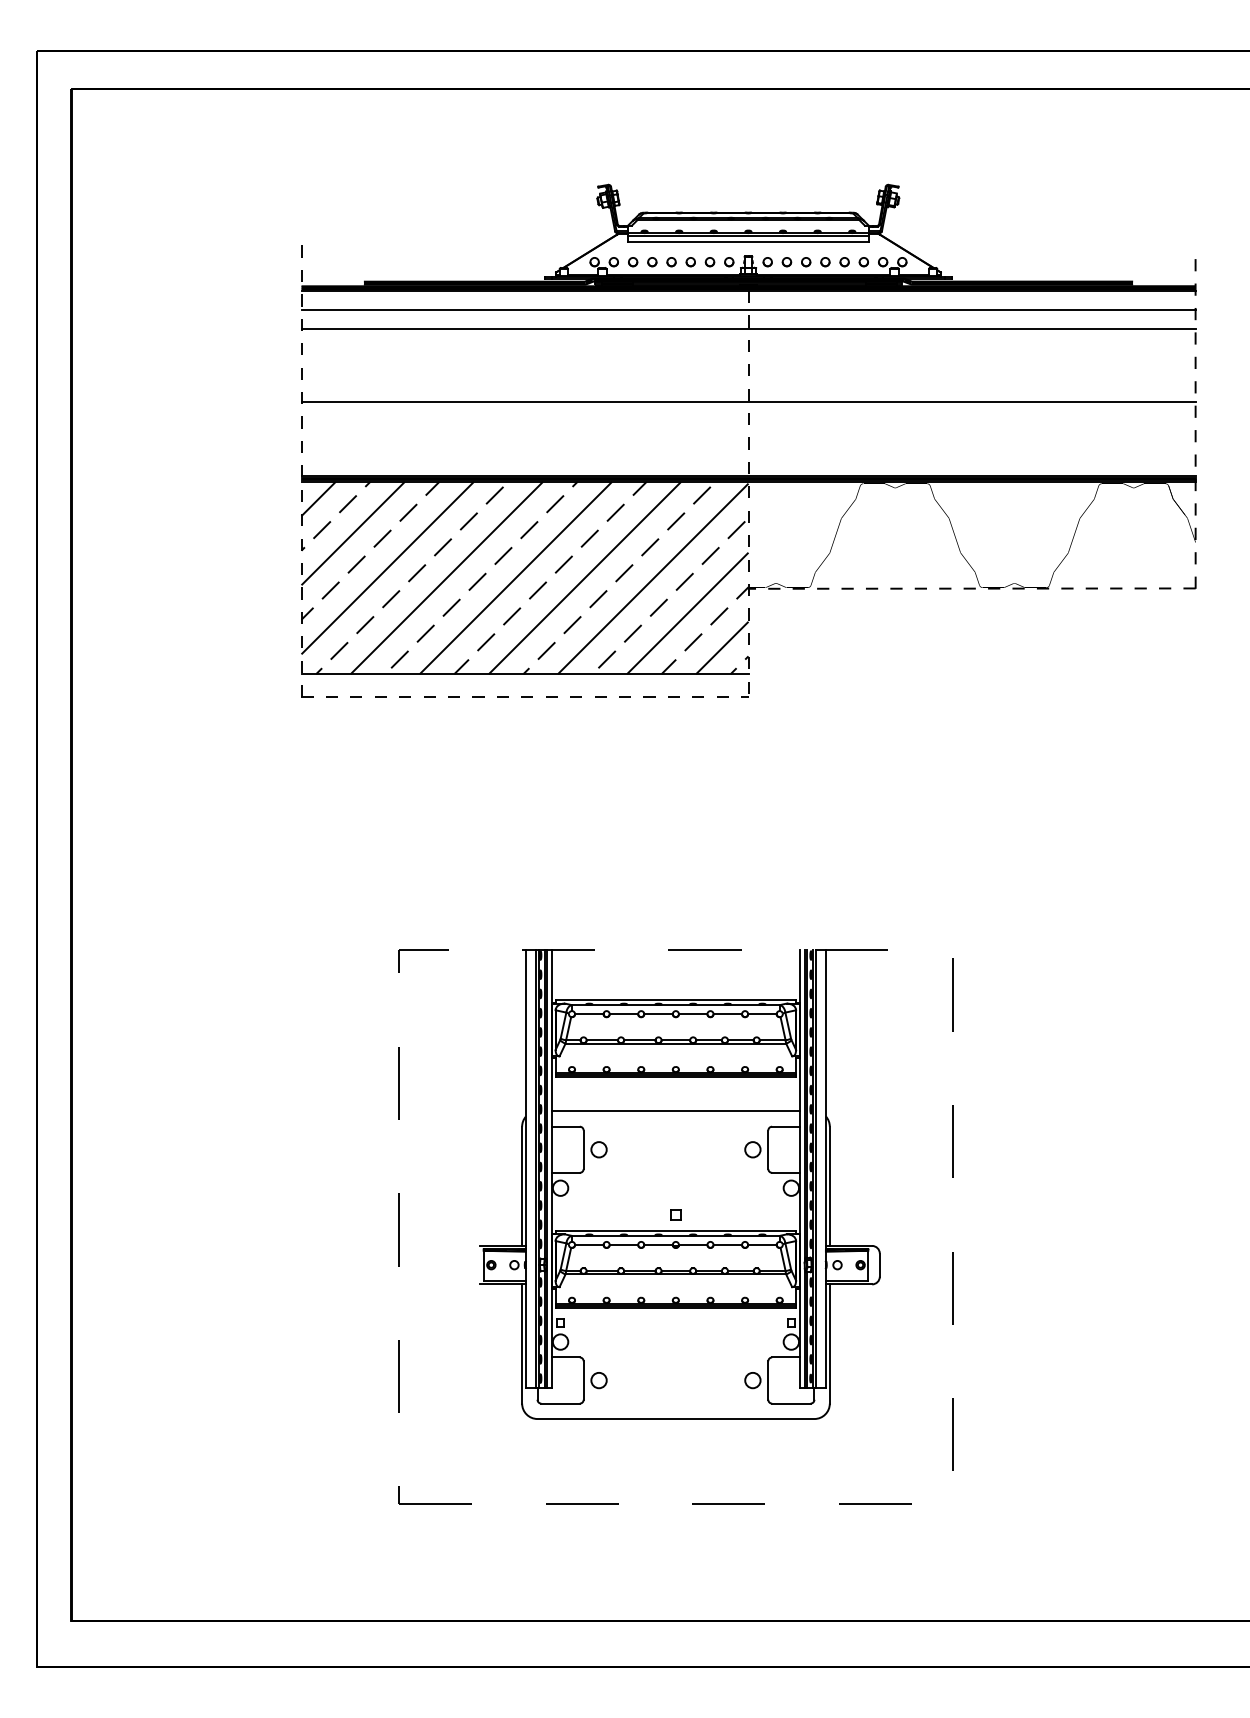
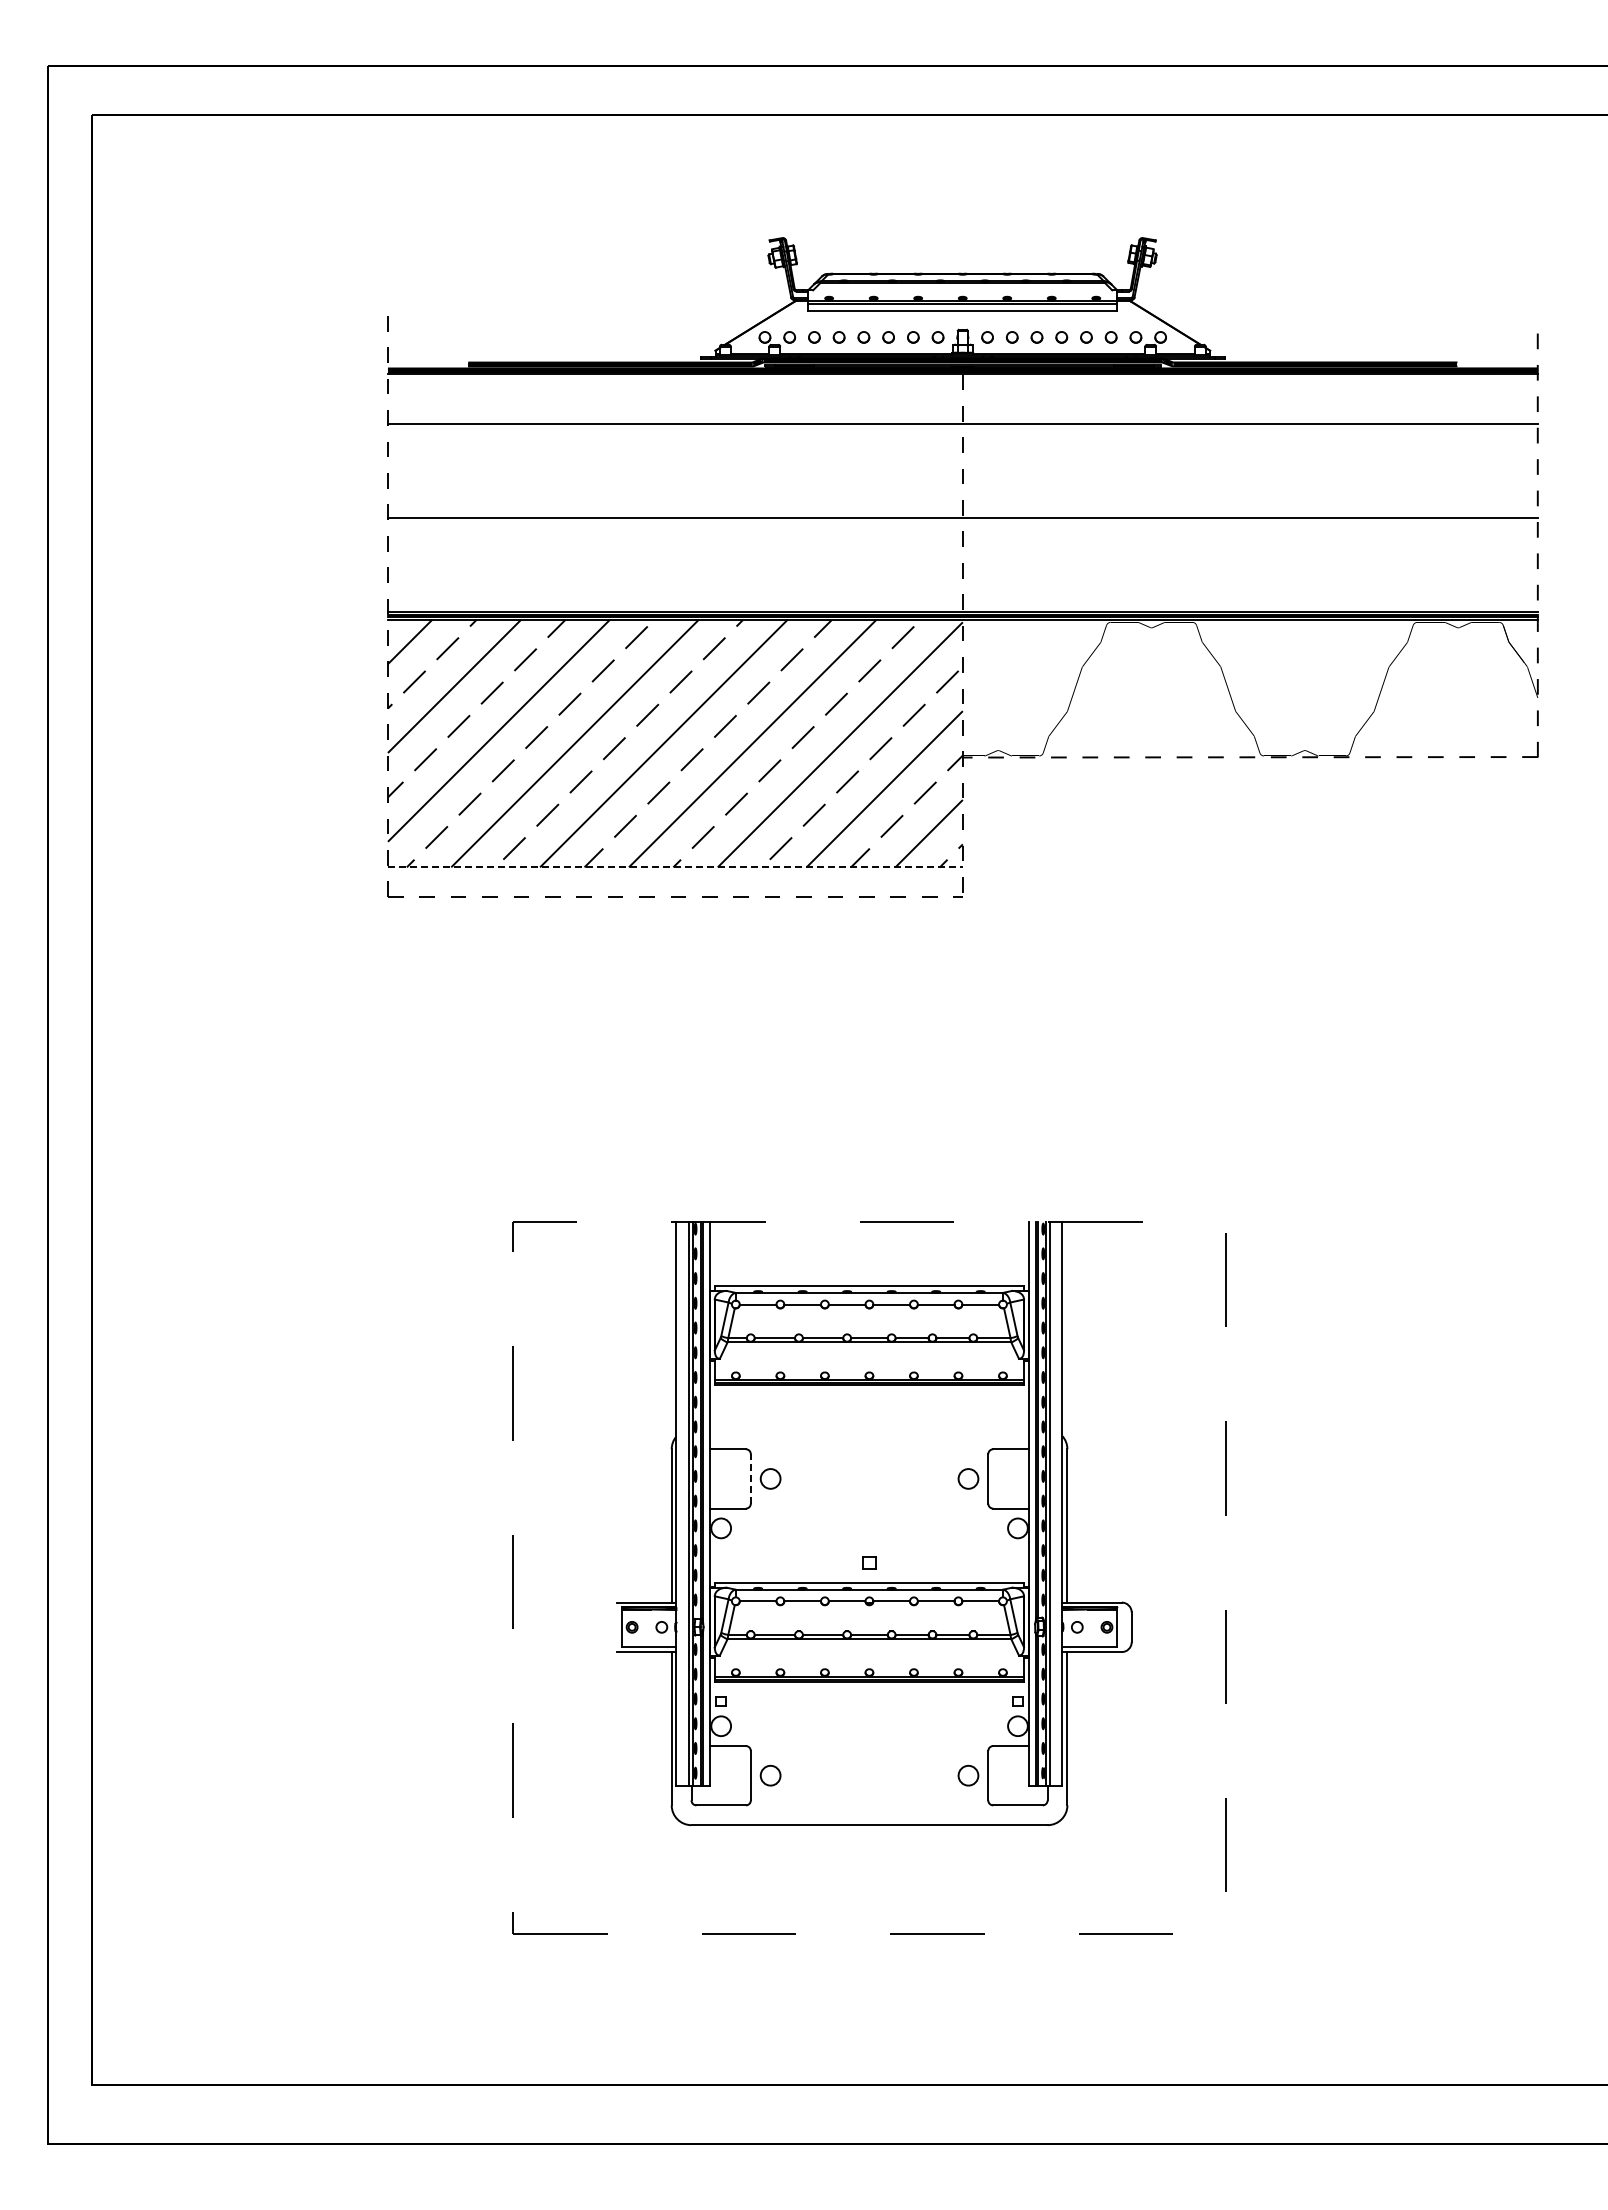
line: (748, 310) -> (962, 399), removed
line: (525, 674) -> (675, 867), solid -> dashed
line: (675, 1111) -> (868, 1429), removed
line: (583, 1149) -> (750, 1478), solid -> dashed

